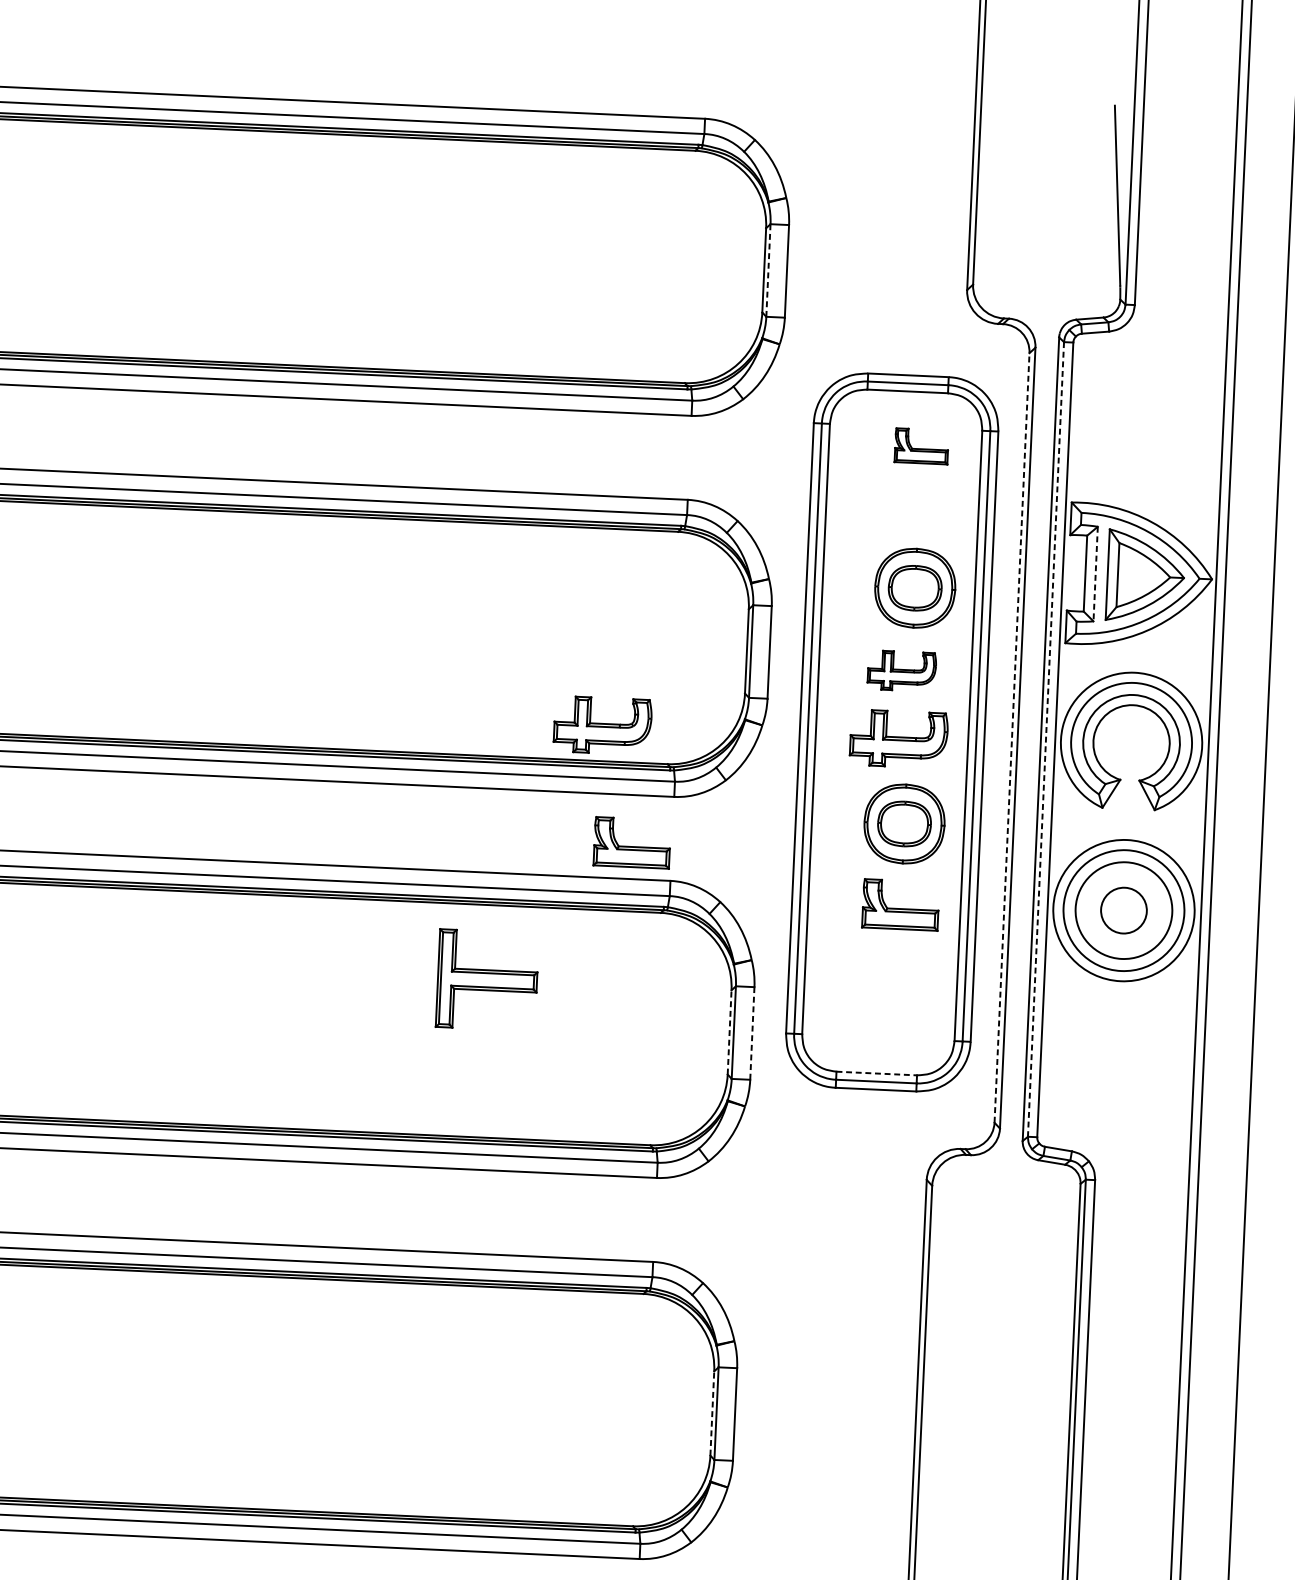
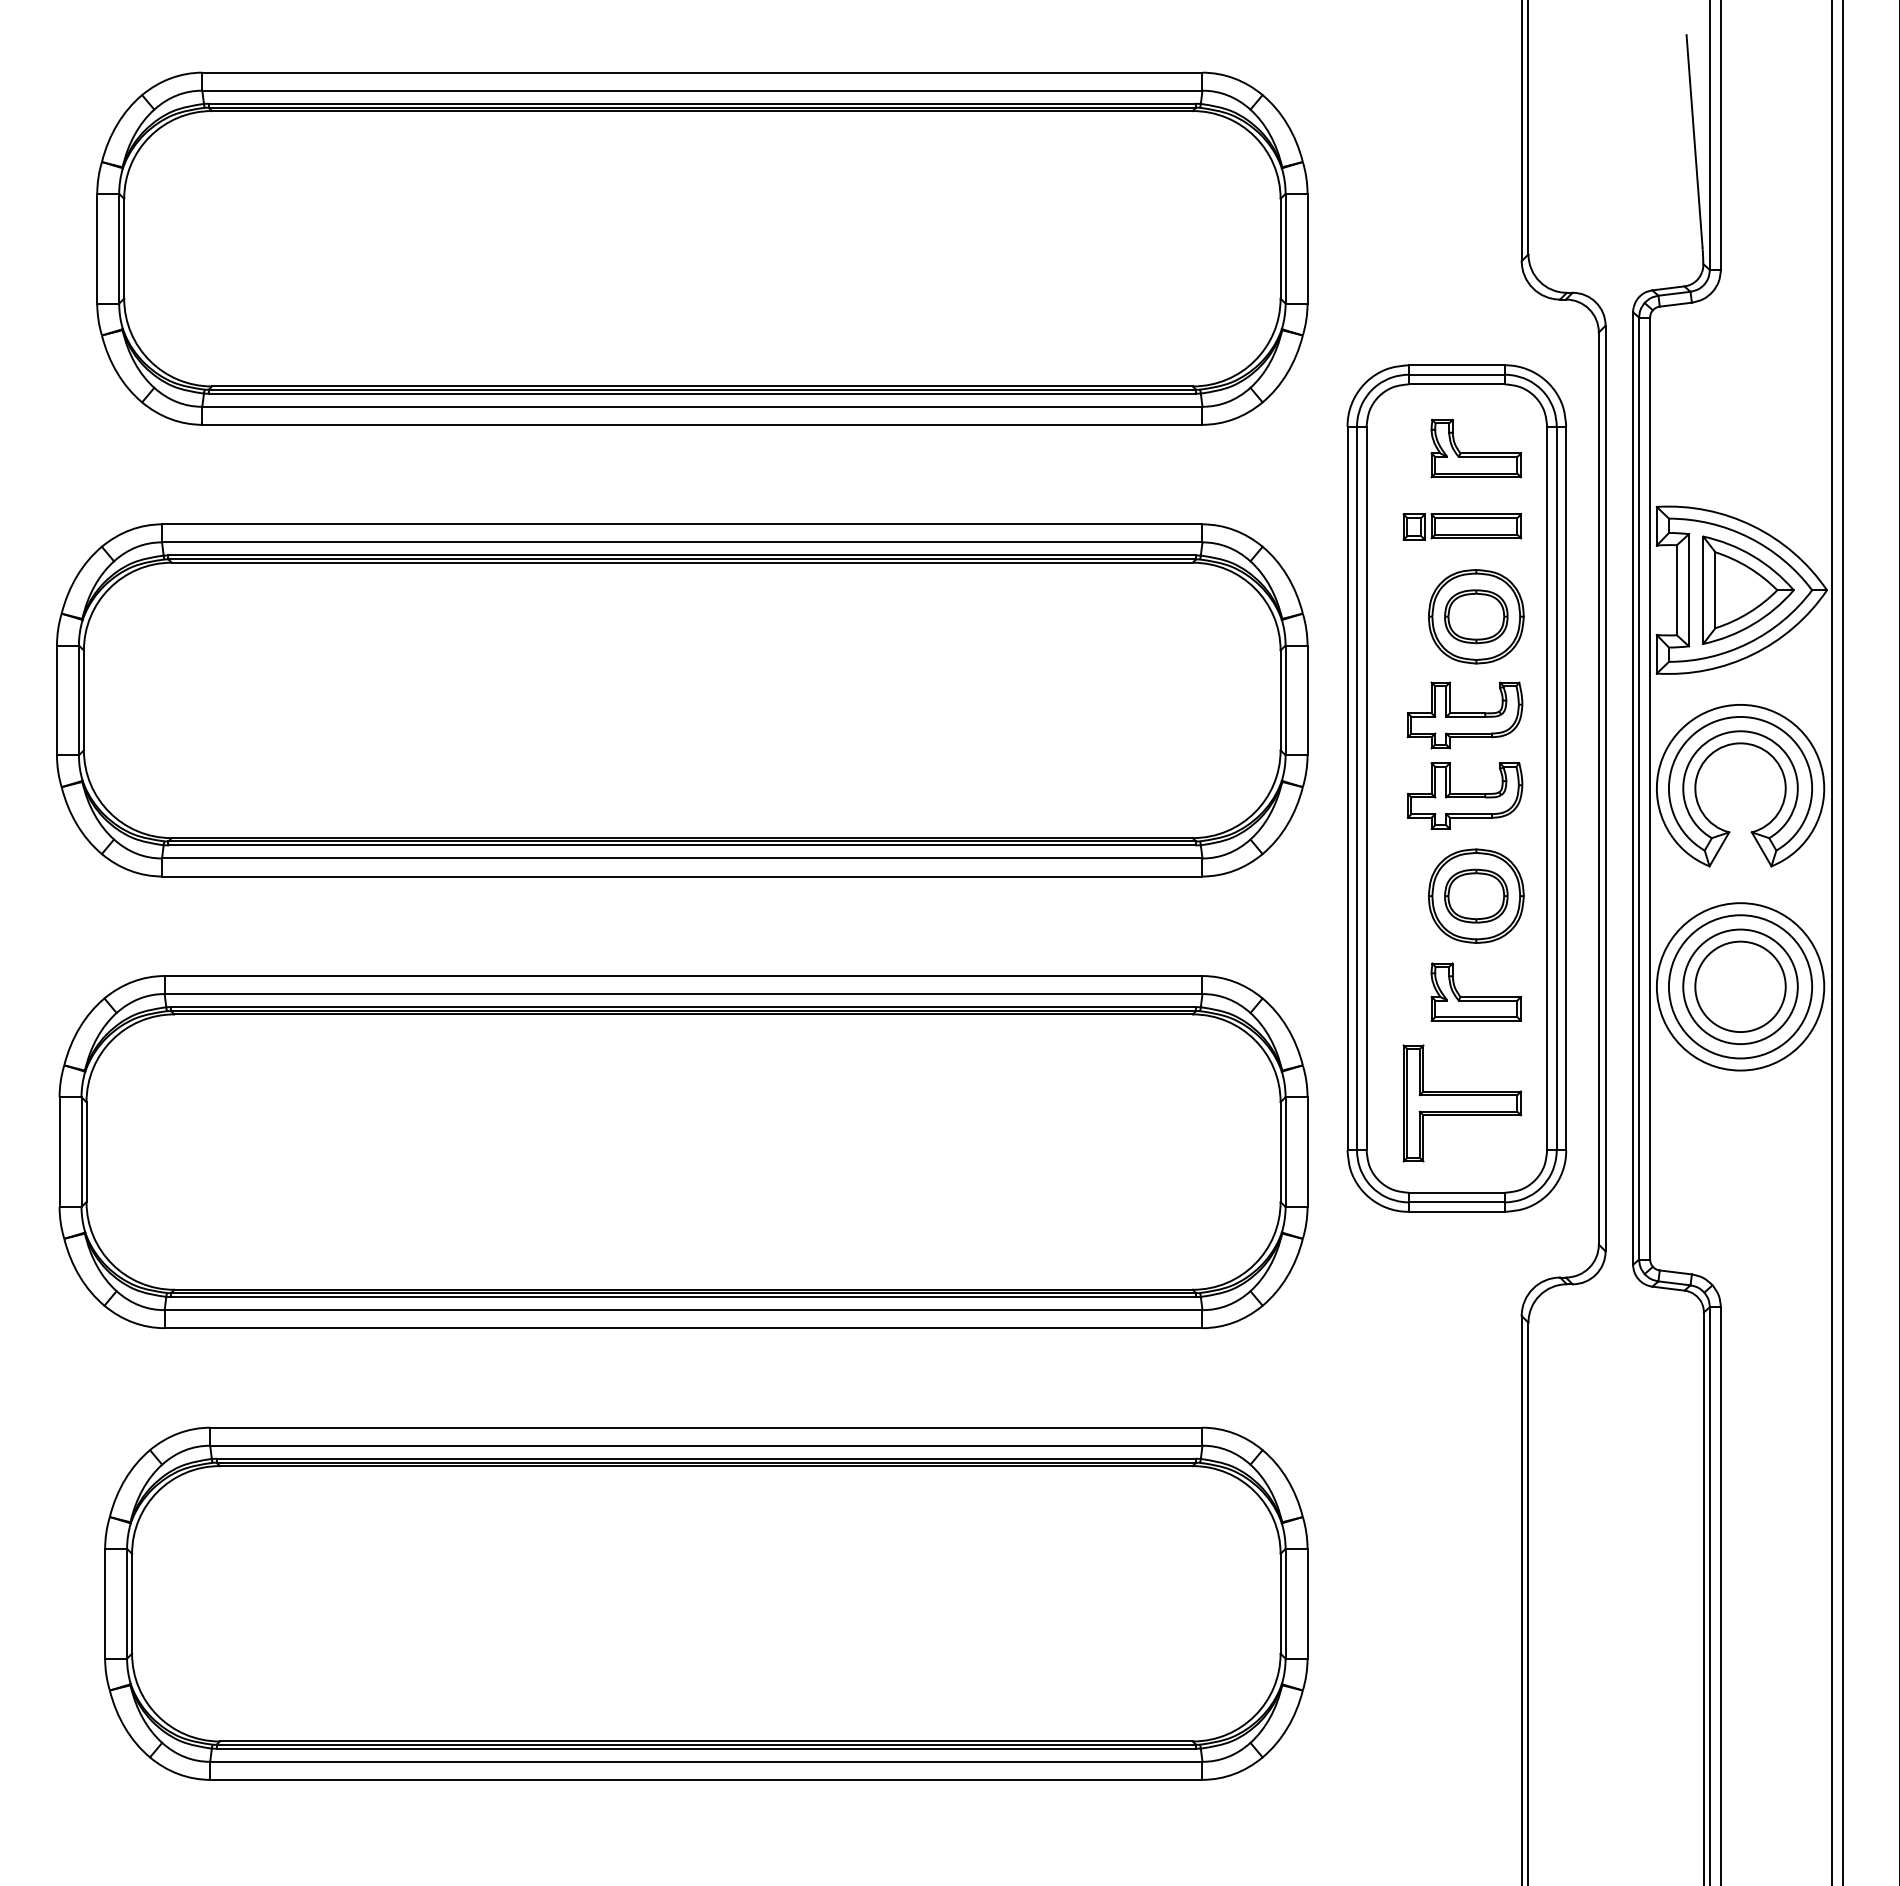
line: (768, 270) -> (1285, 248), dashed -> solid
part: (921, 446) -> (1476, 448), size x1.43
part: (907, 511) -> (1462, 526), added
line: (1095, 574) -> (1688, 590), dashed -> solid
part: (901, 671) -> (1464, 715), size x1.43
part: (602, 725) -> (1113, 795), removed
line: (1011, 737) -> (1598, 788), dashed -> solid
line: (1046, 739) -> (1639, 788), dashed -> solid
part: (632, 842) -> (1155, 932), removed
circle: (1123, 910) -> (1740, 986), size x1.67
part: (487, 980) -> (1462, 1103), moved
line: (729, 1032) -> (1280, 1152), dashed -> solid
line: (752, 1033) -> (1307, 1152), dashed -> solid
line: (876, 1073) -> (1456, 1192), dashed -> solid
line: (712, 1413) -> (1280, 1603), dashed -> solid

